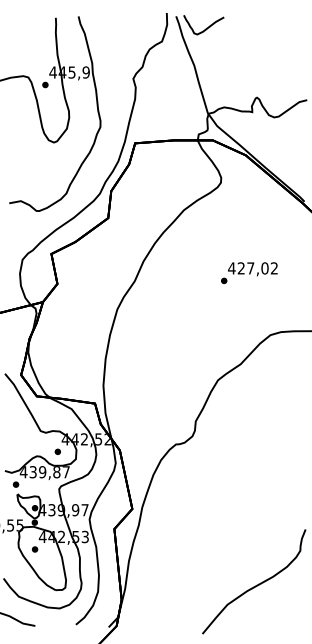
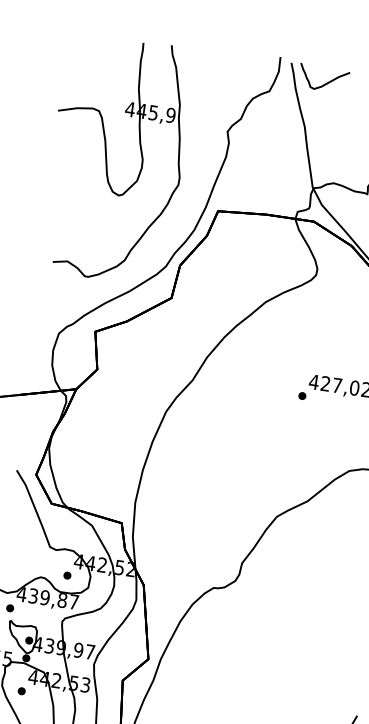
part: (45, 84) -> (118, 122), removed

